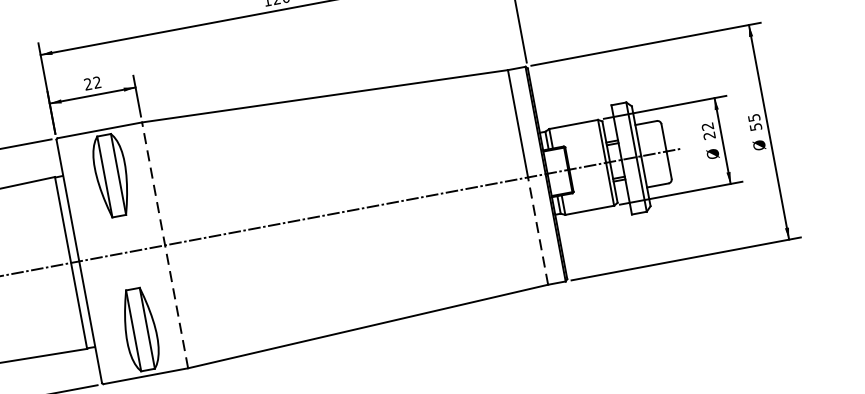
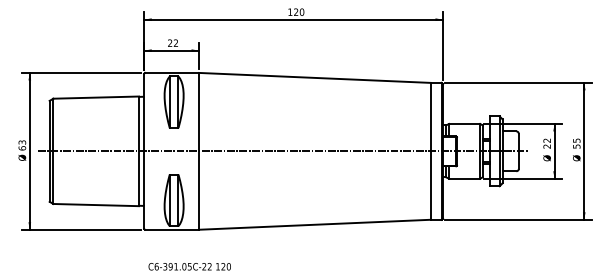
line: (538, 230) -> (430, 185), dashed -> solid
line: (165, 243) -> (199, 150), dashed -> solid

